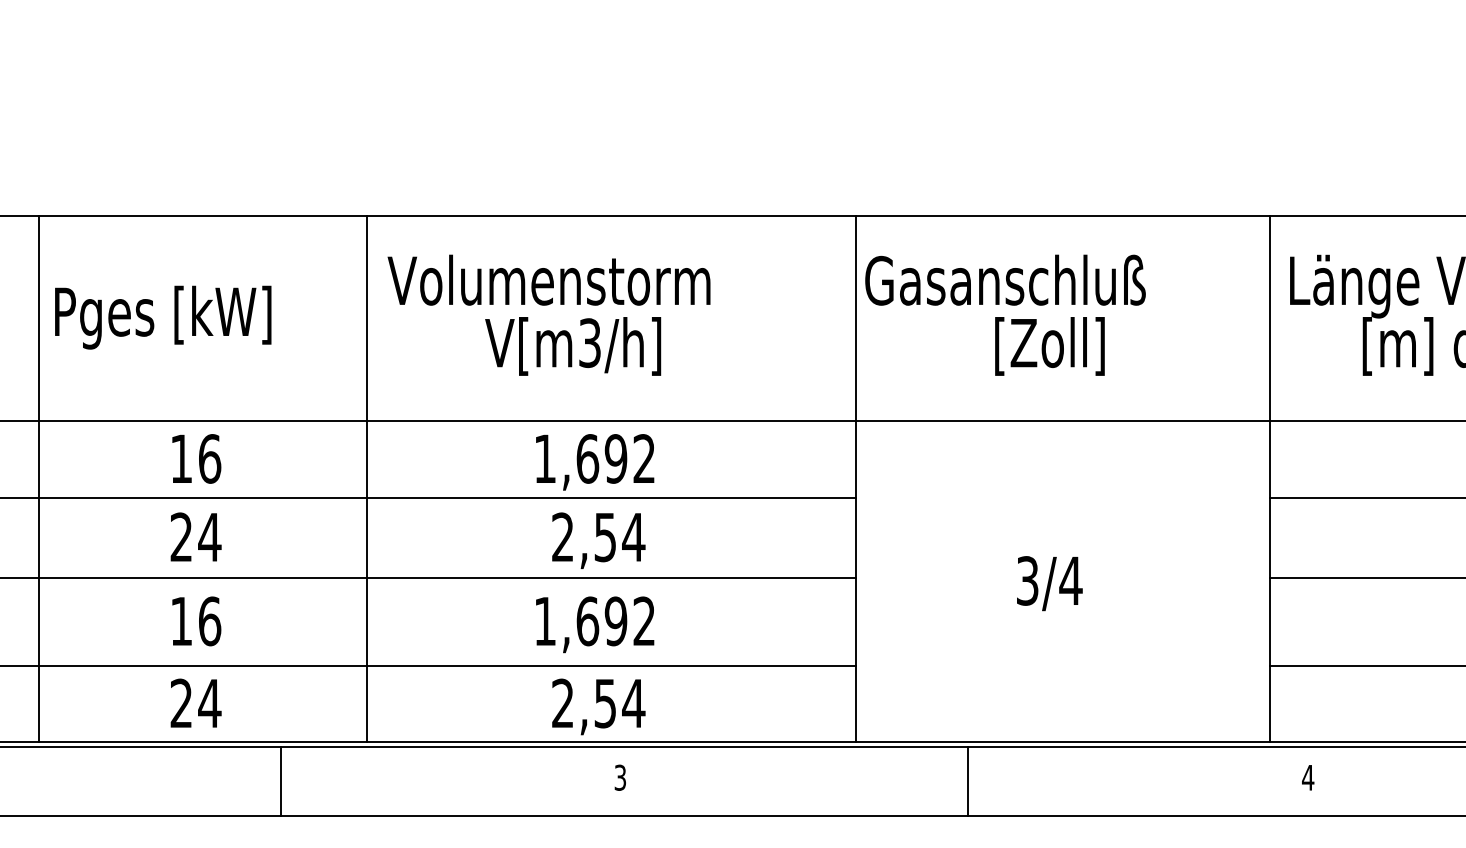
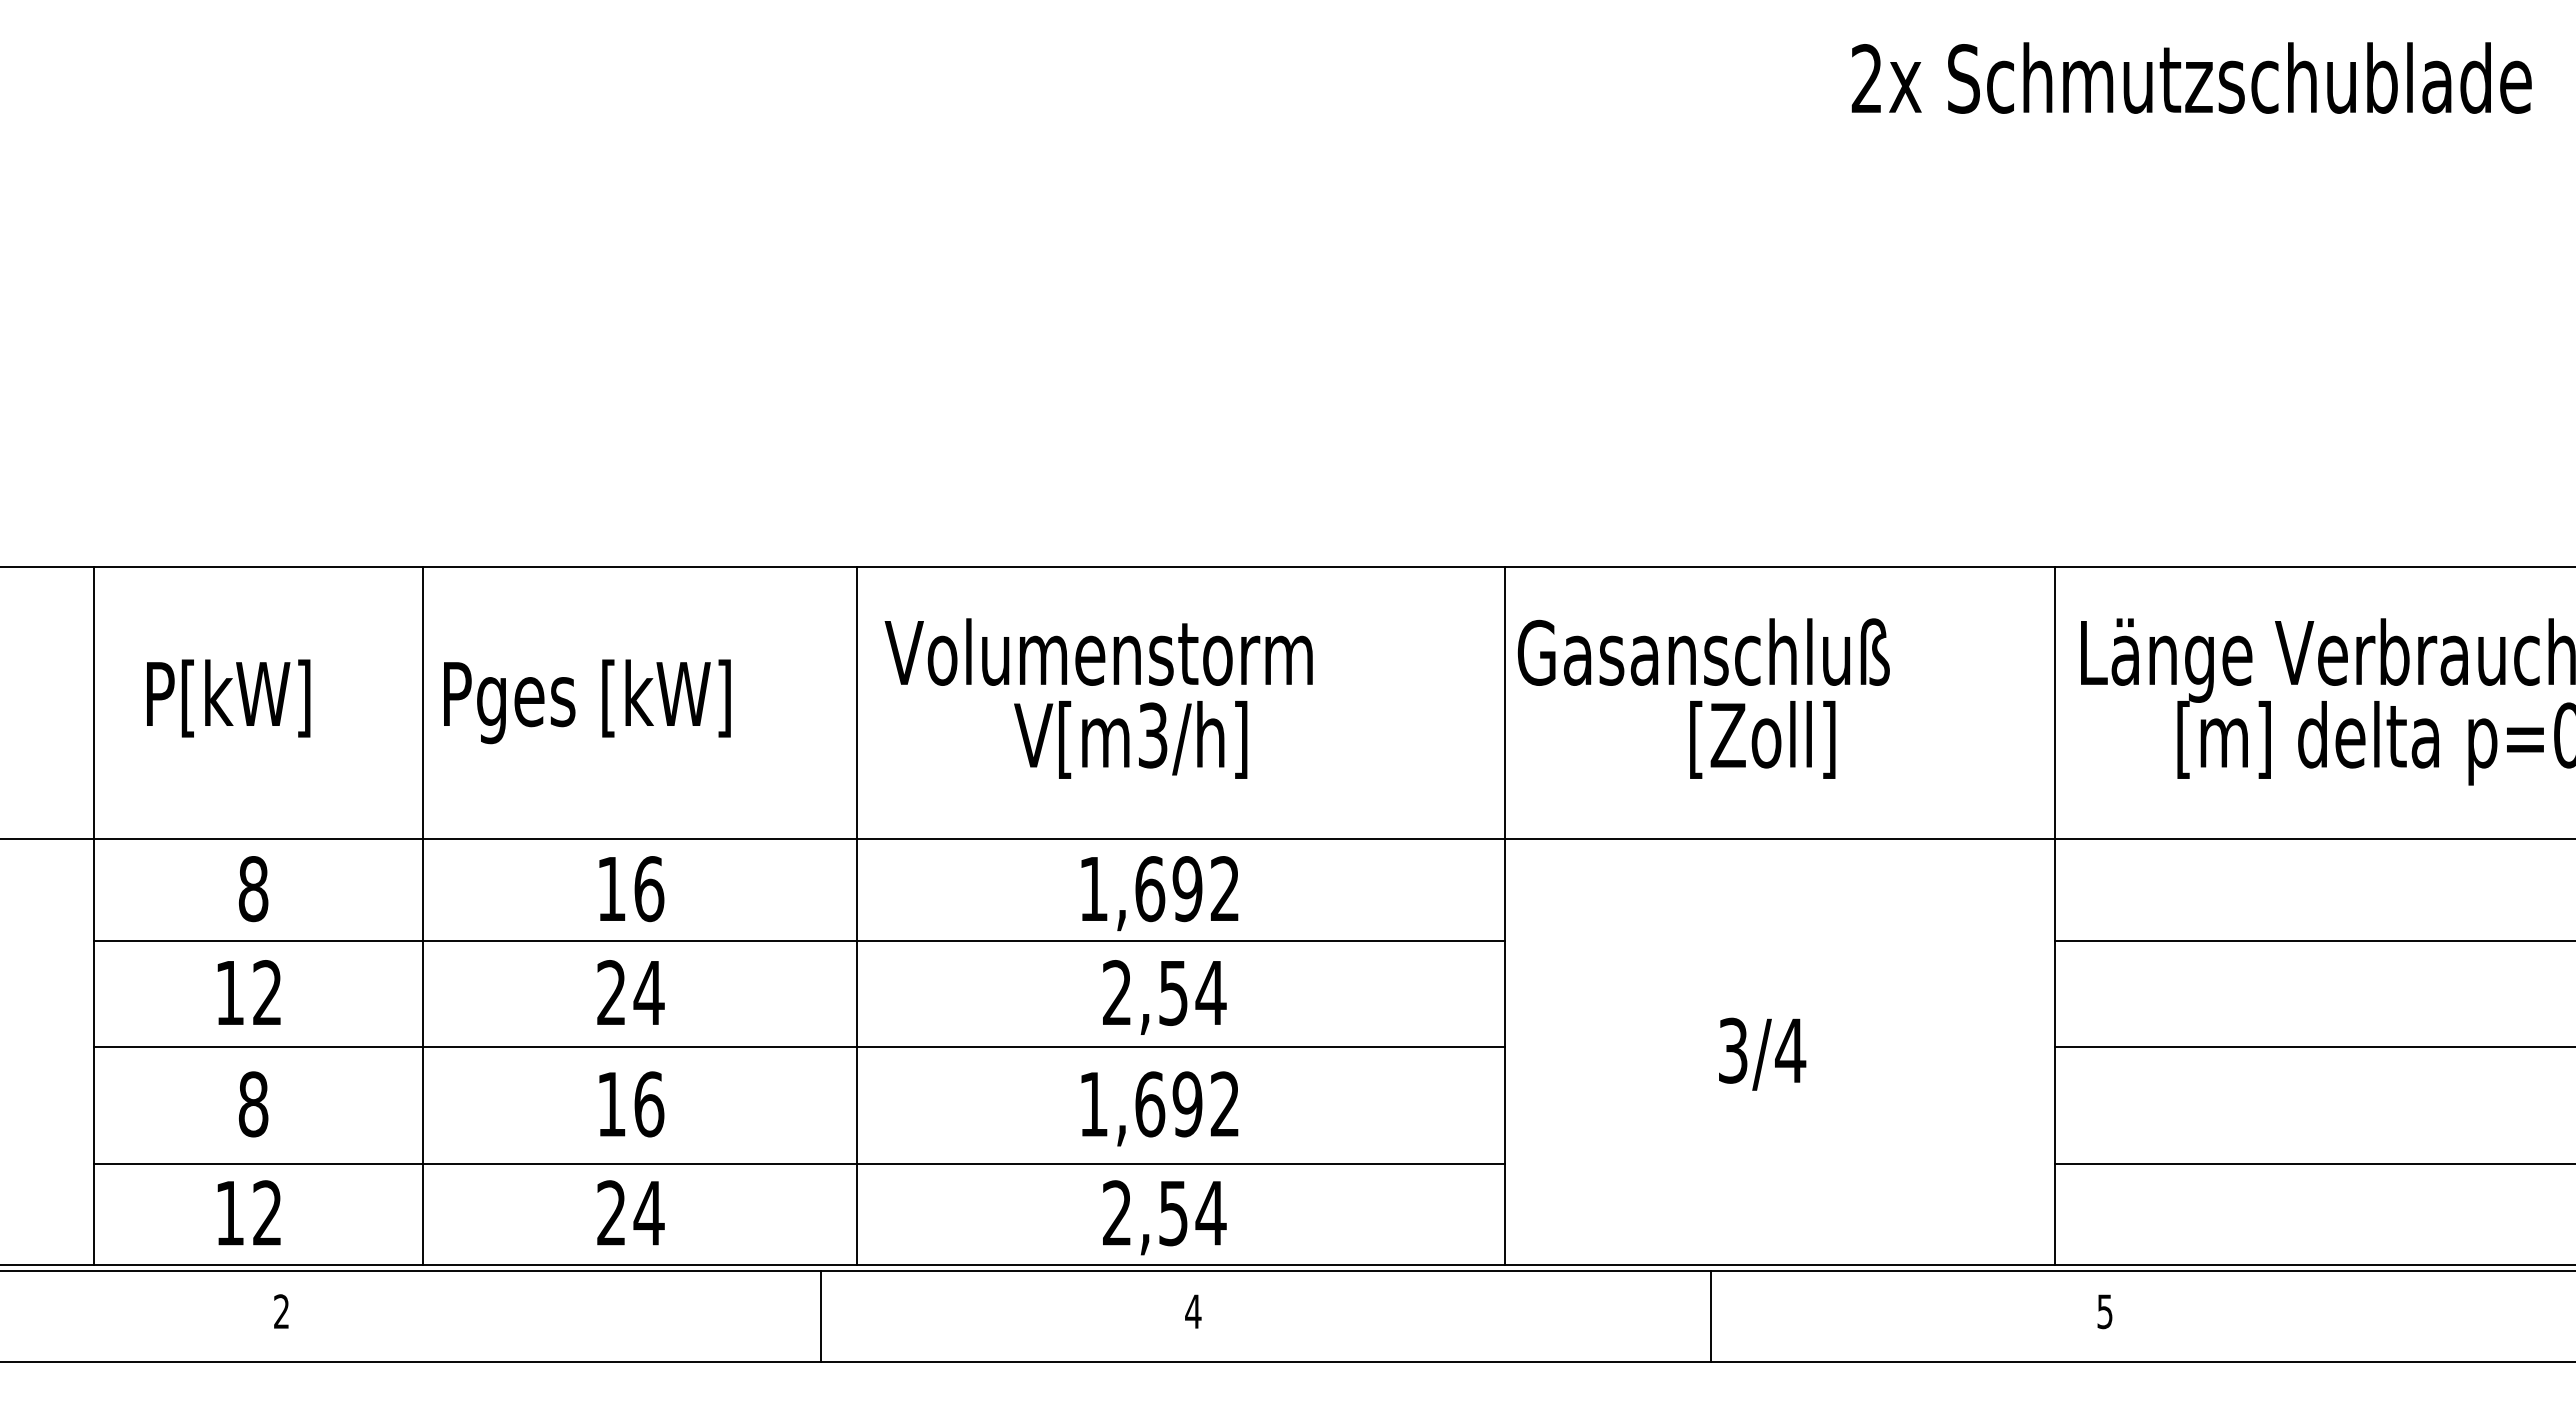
text: (620, 777) -> (1193, 1311), 3 -> 4
text: (1307, 777) -> (2104, 1311), 4 -> 5
line: (280, 780) -> (820, 1315), moved
line: (968, 780) -> (1710, 1315), moved

